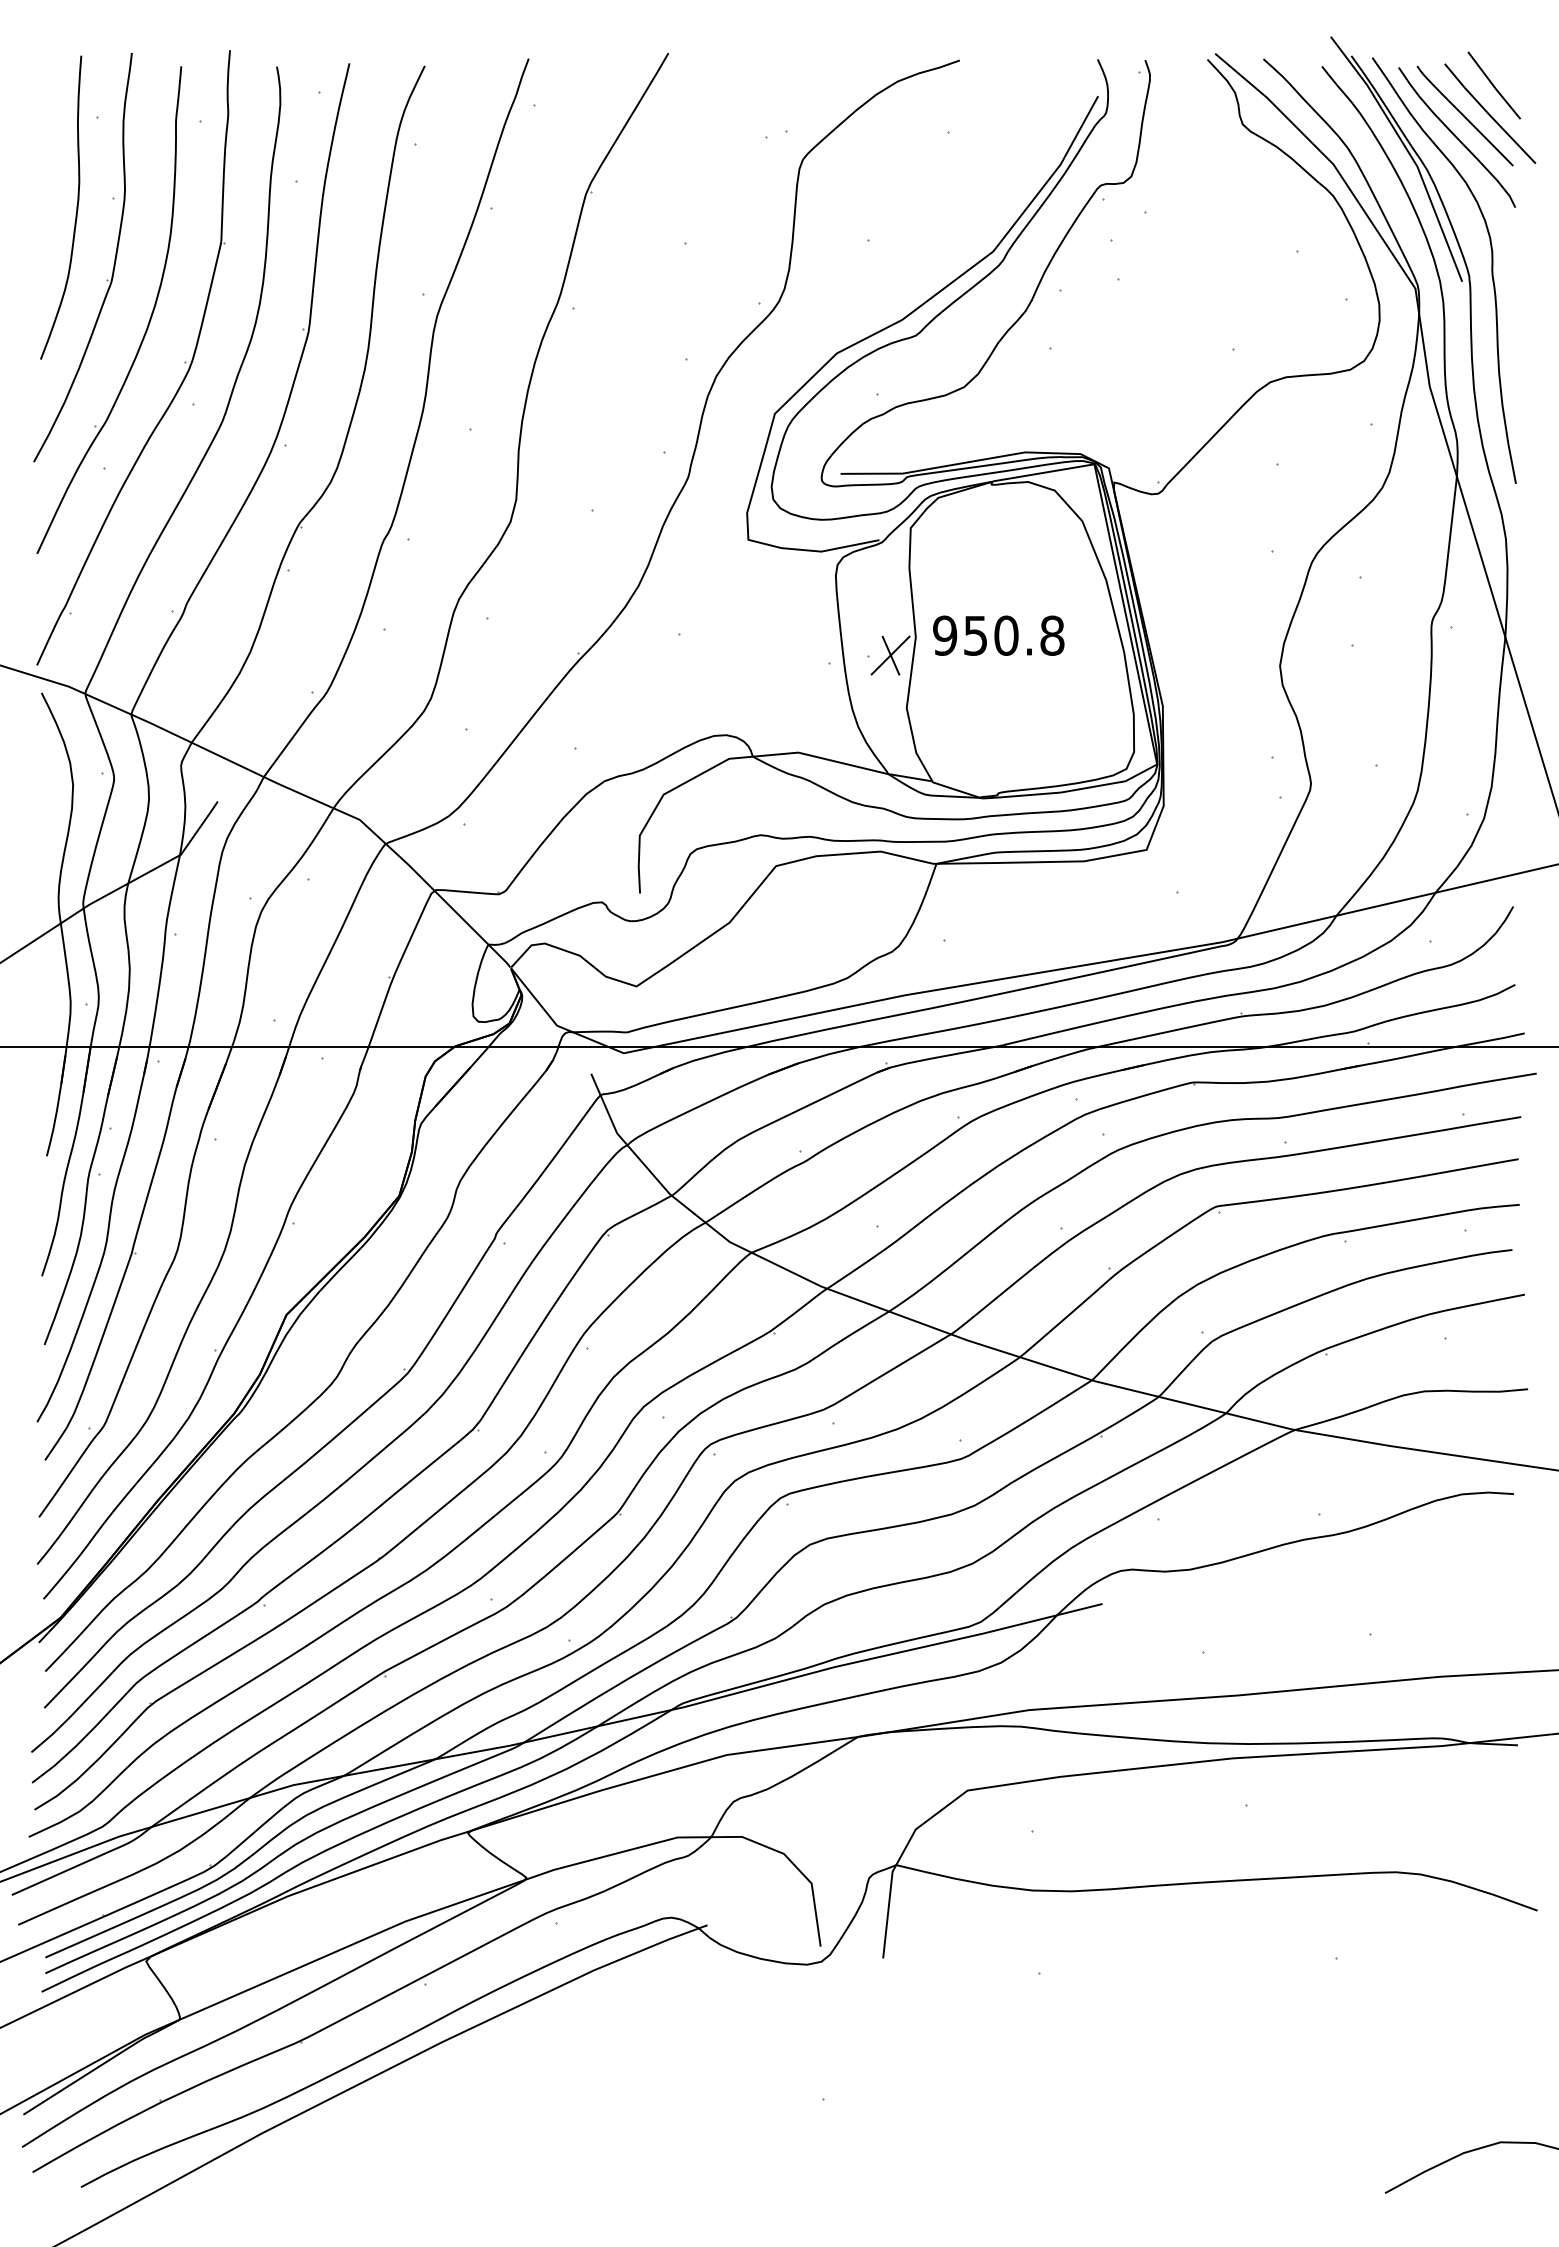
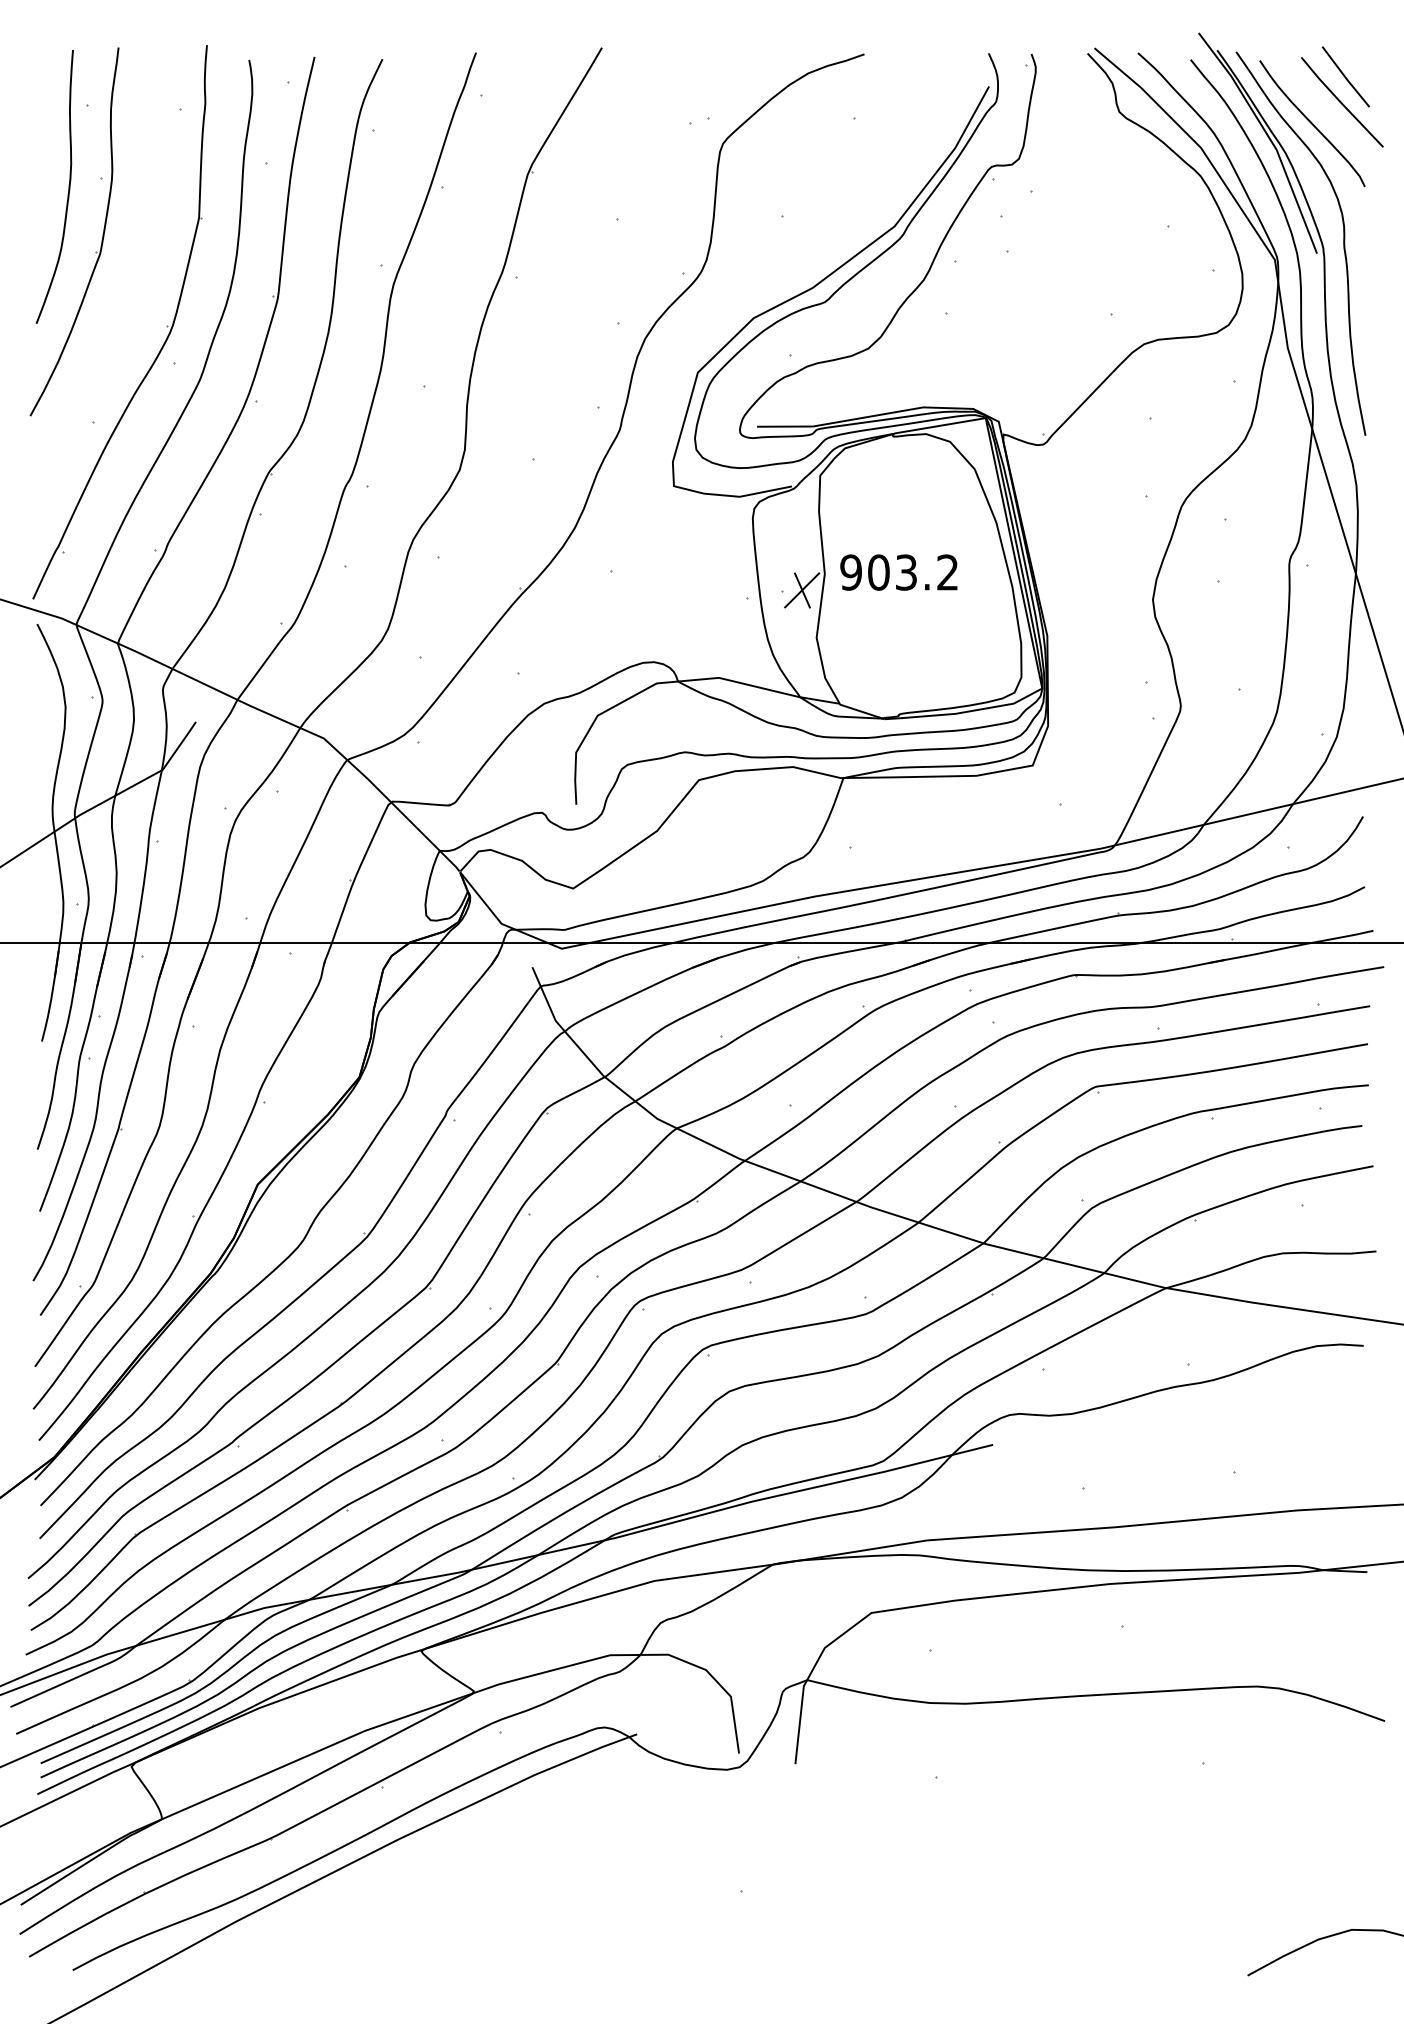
curve: (1464, 116) -> (1319, 104), removed
part: (148, 321) -> (133, 289), removed
text: (1014, 635) -> (913, 572), 950.8 -> 903.2

